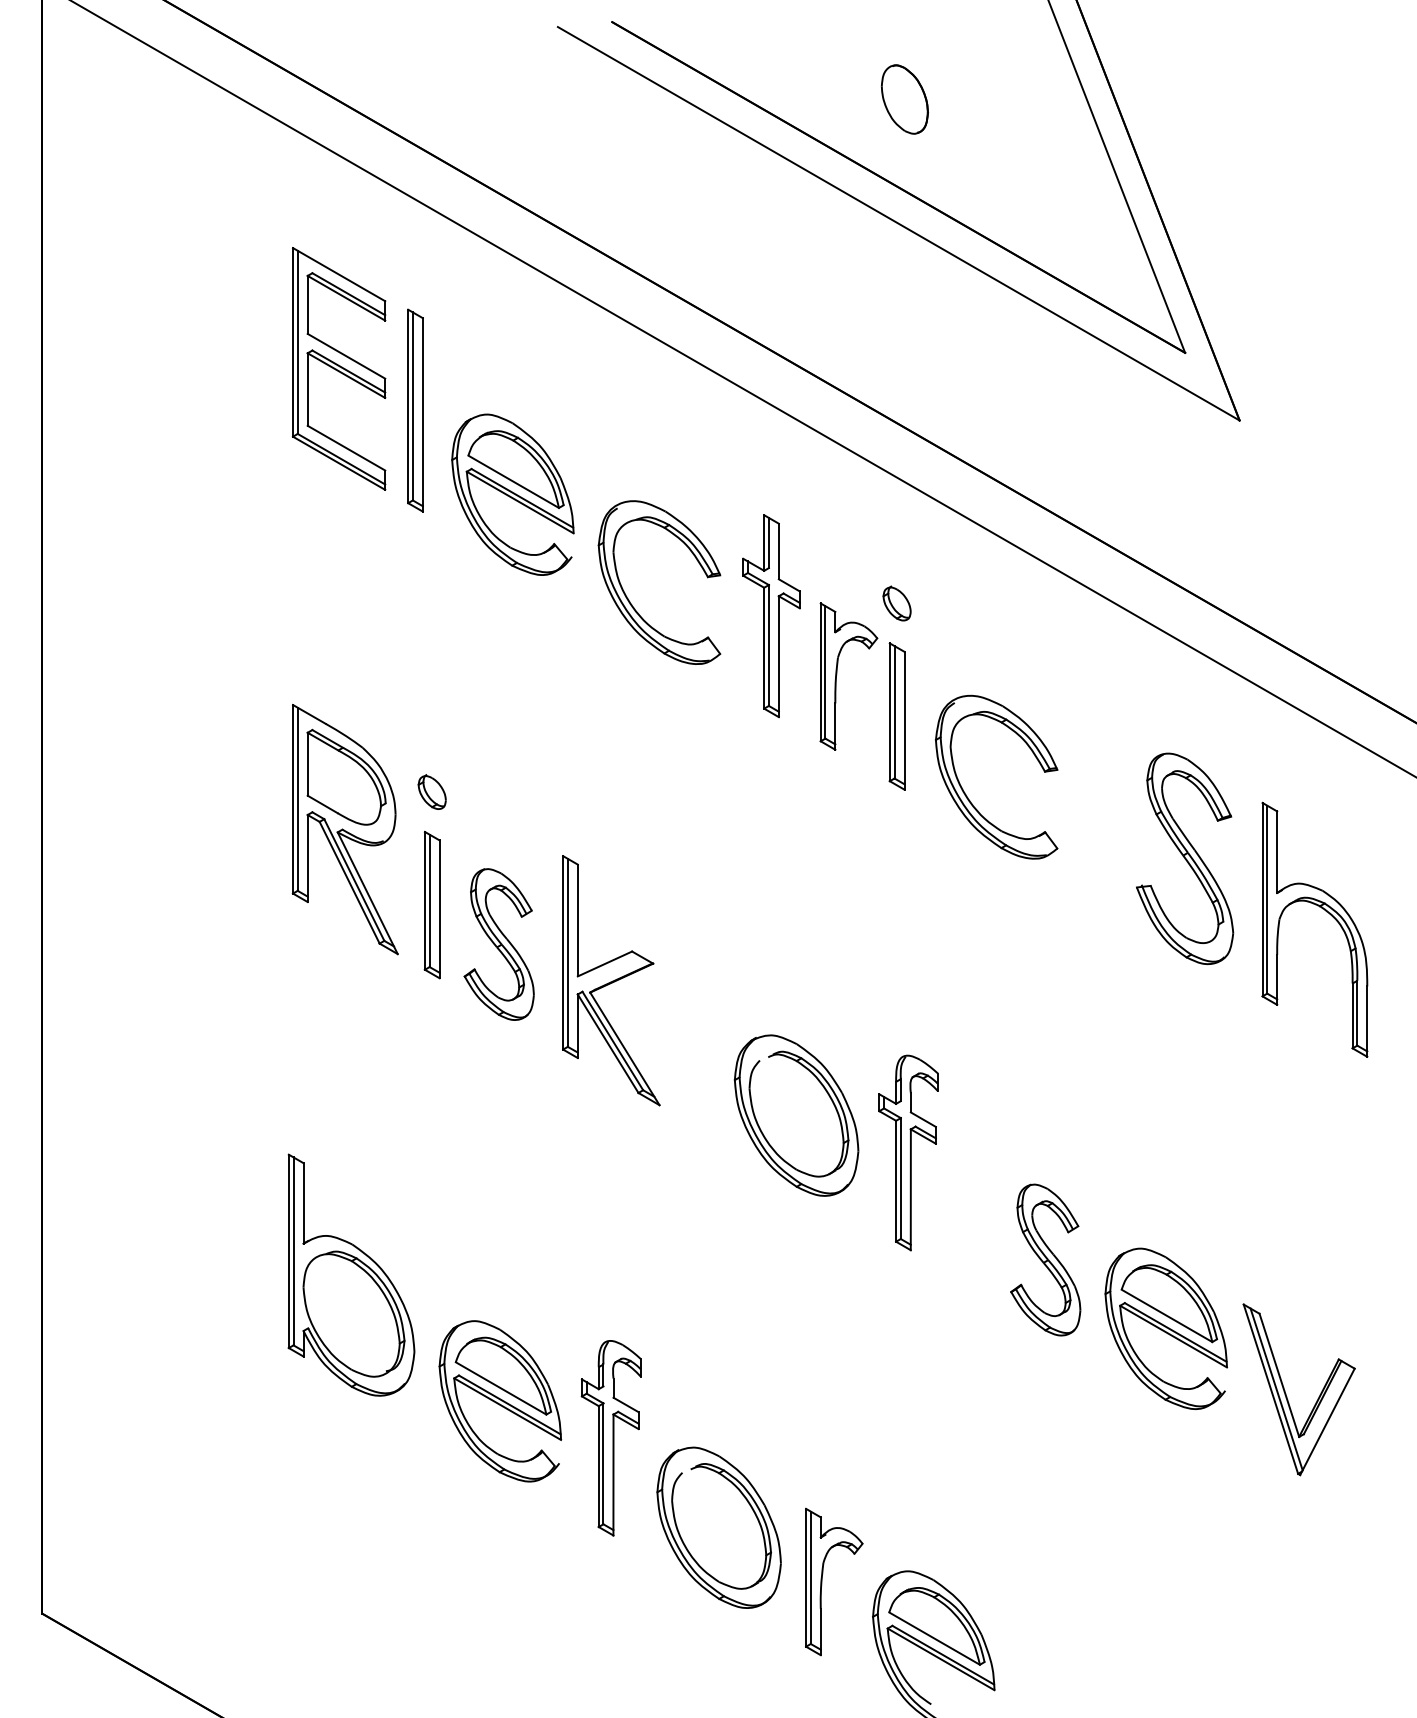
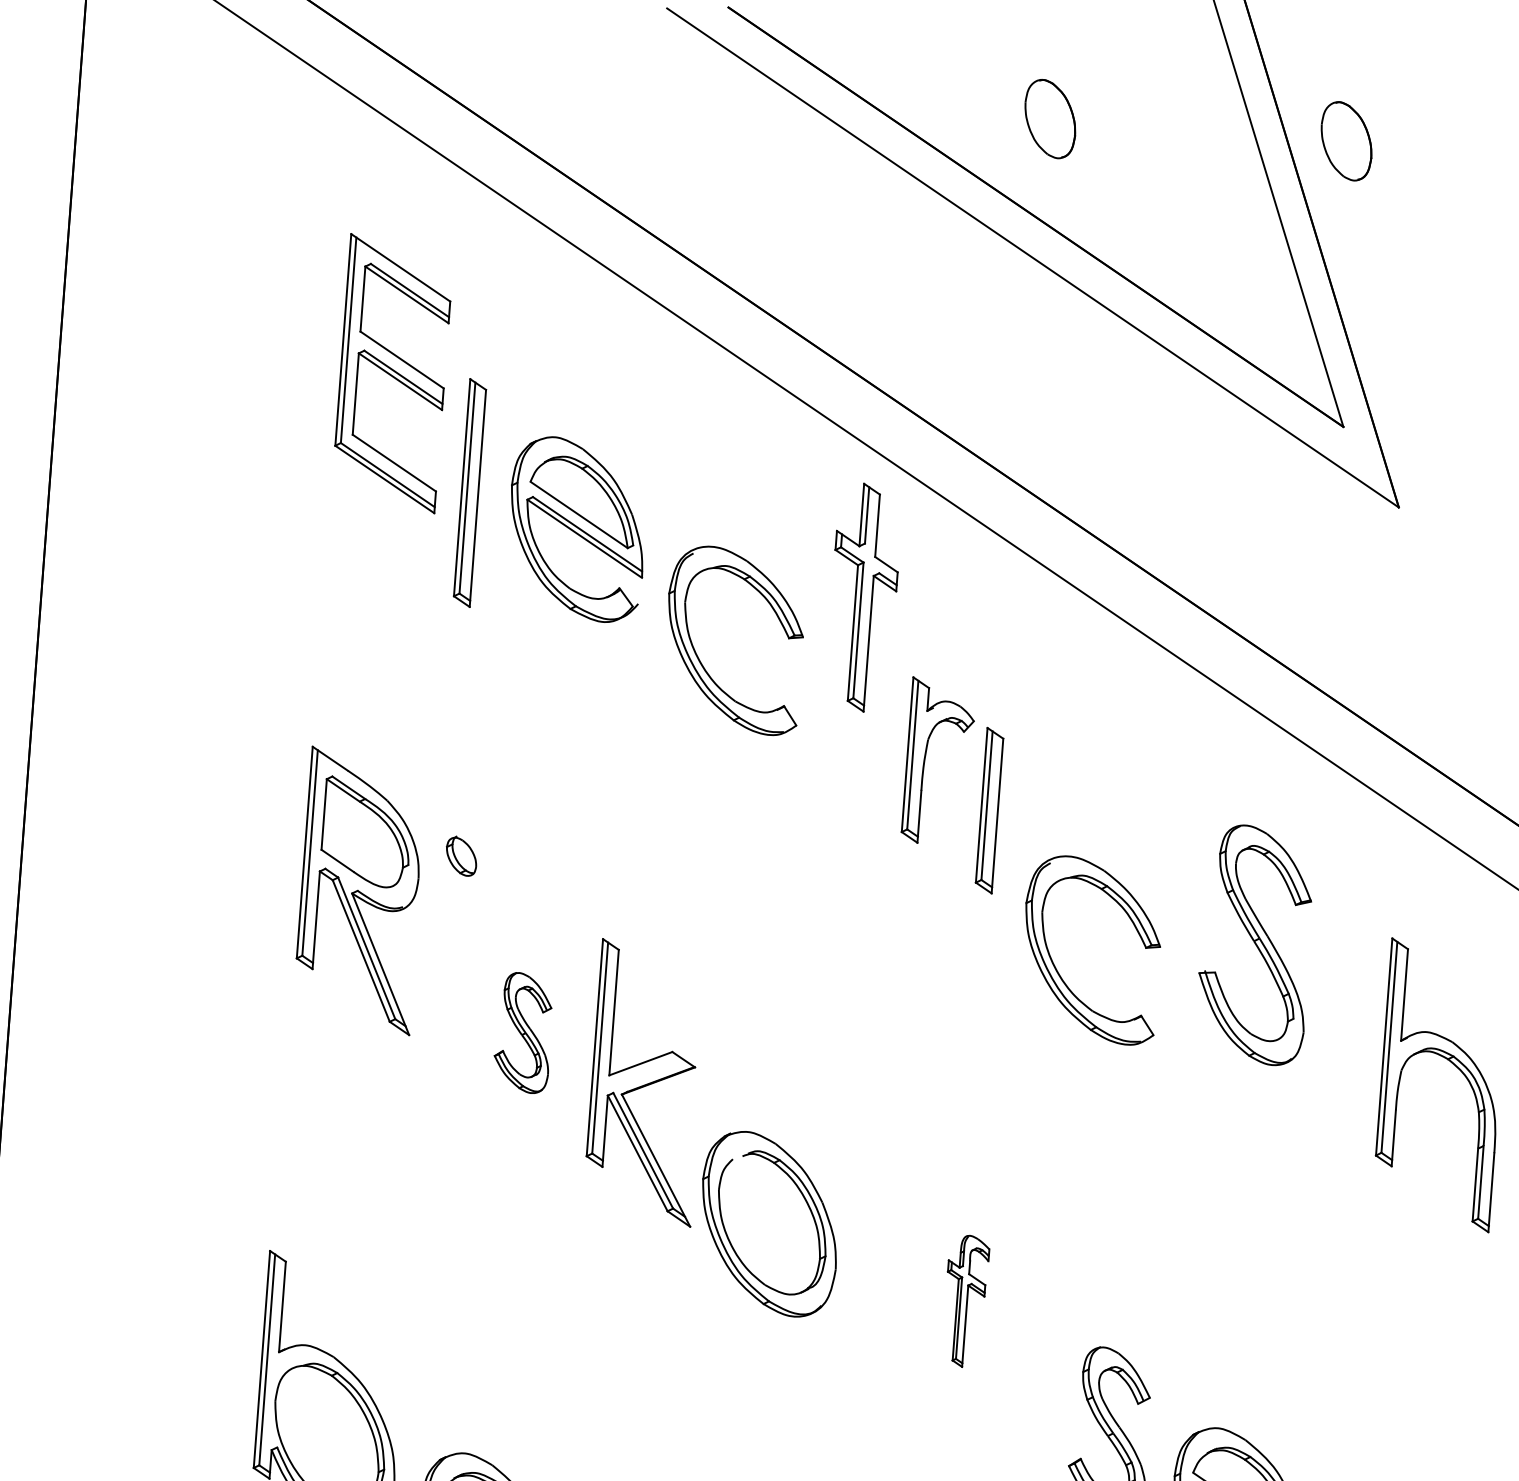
part: (1168, 99) -> (1346, 141), added
part: (415, 410) -> (470, 492), moved
part: (896, 603) -> (998, 683), removed
part: (771, 616) -> (863, 598), moved
part: (965, 792) -> (1055, 964), moved
part: (1185, 858) -> (1256, 944), moved
part: (431, 904) -> (451, 982), removed
part: (498, 944) -> (523, 1032), size x0.7
part: (796, 1115) -> (769, 1224), moved
part: (908, 1152) -> (965, 1300), size x0.6

